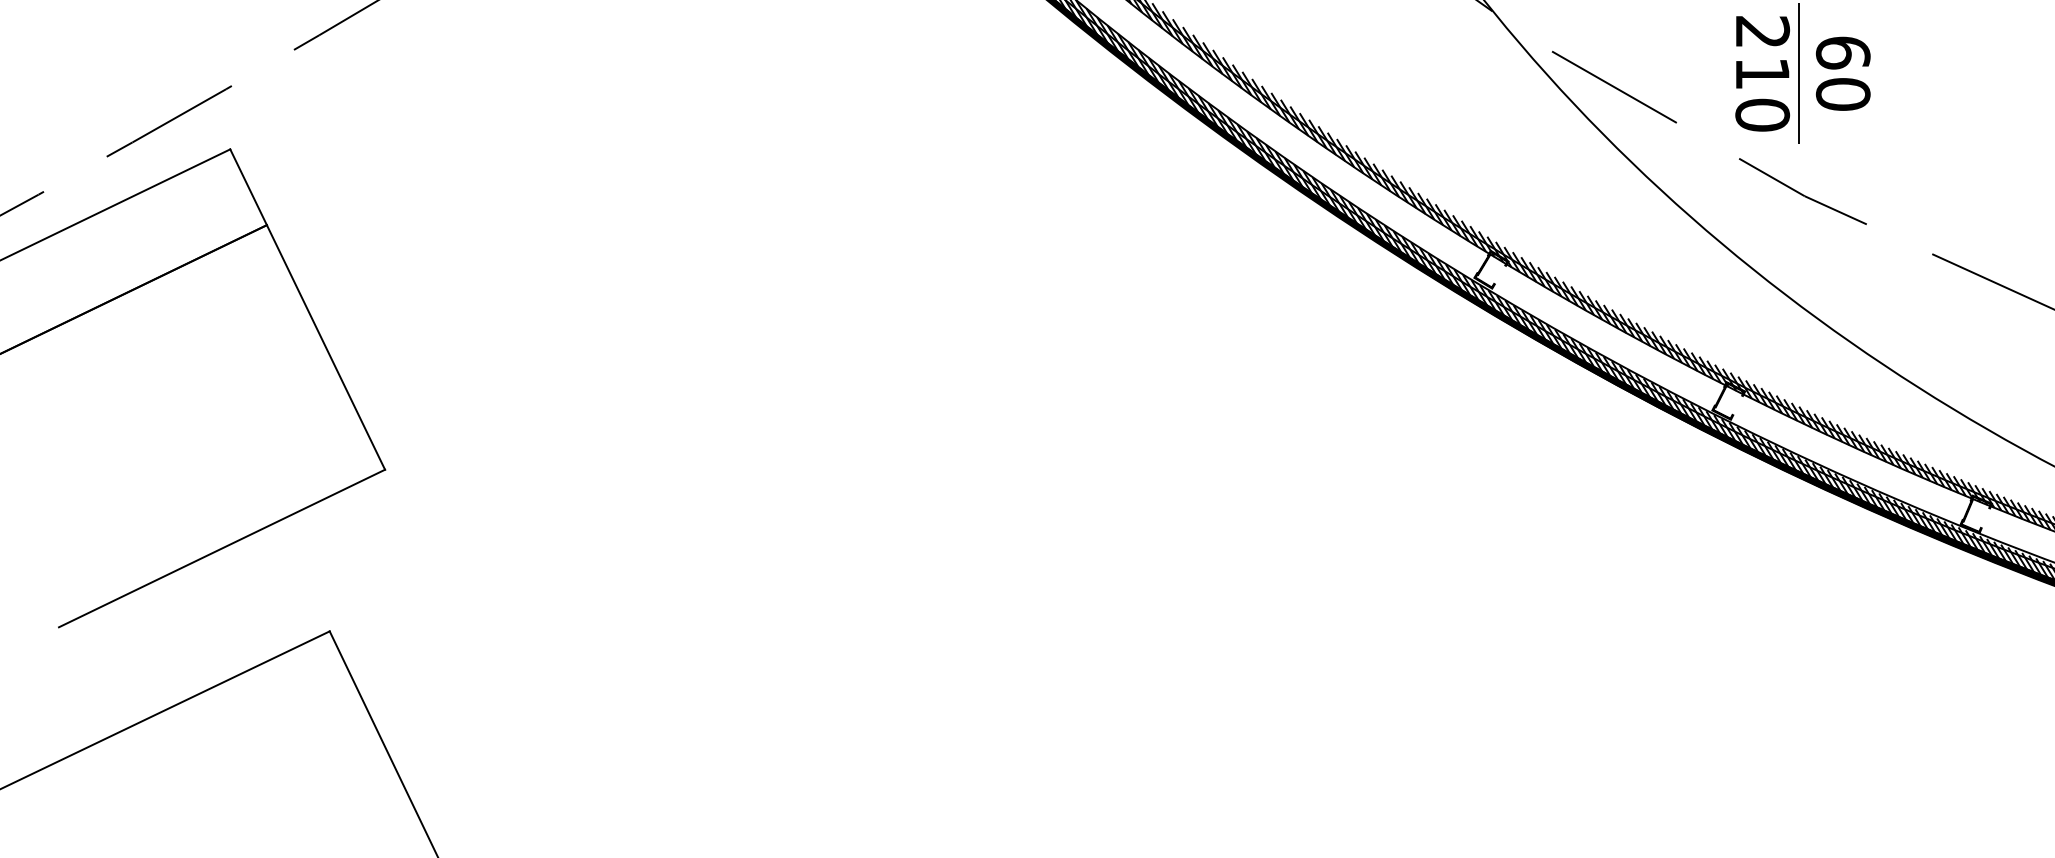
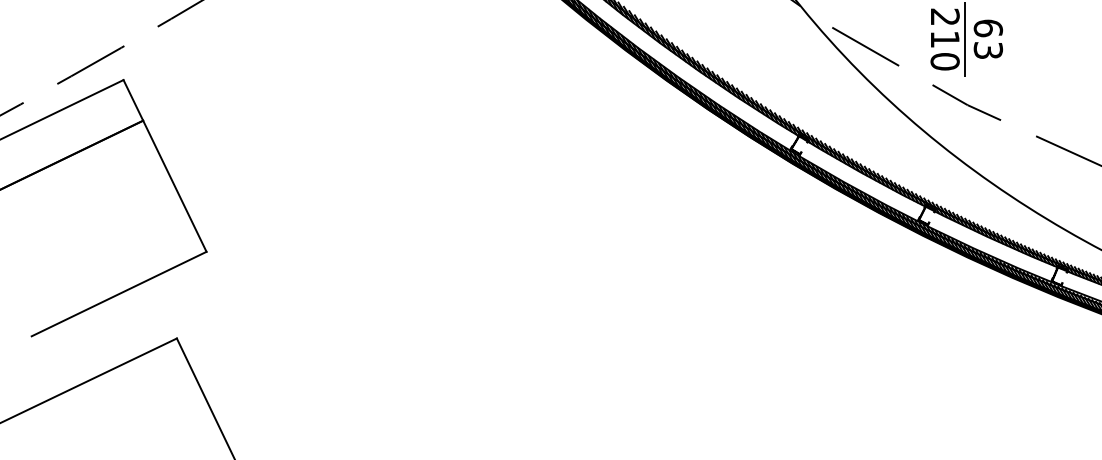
text: (1841, 94) -> (987, 50), 60 -> 63

